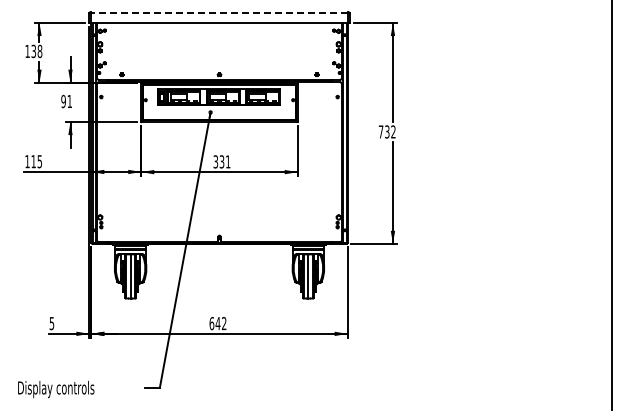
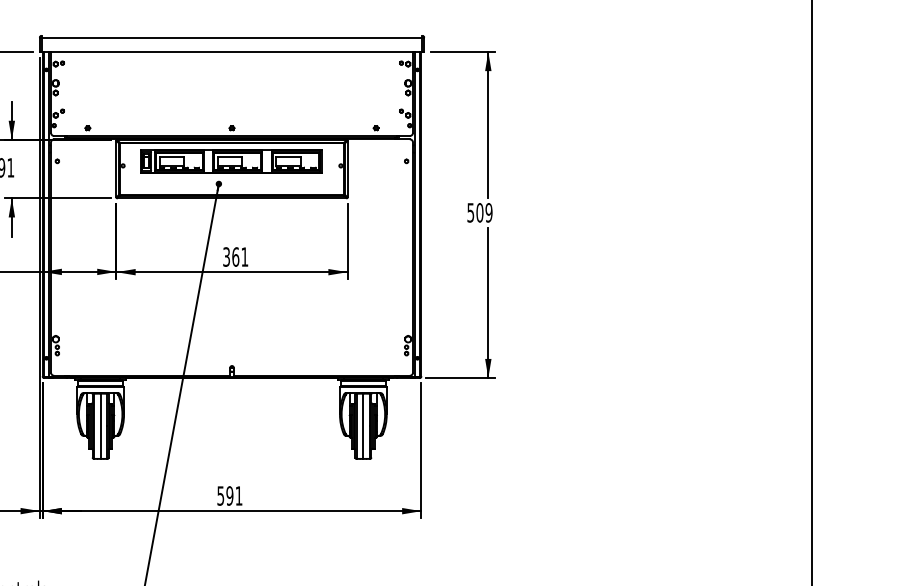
line: (219, 13) -> (232, 37), dashed -> solid
text: (386, 131) -> (478, 212), 732 -> 509
text: (221, 161) -> (234, 256), 331 -> 361
text: (217, 323) -> (229, 495), 642 -> 591

